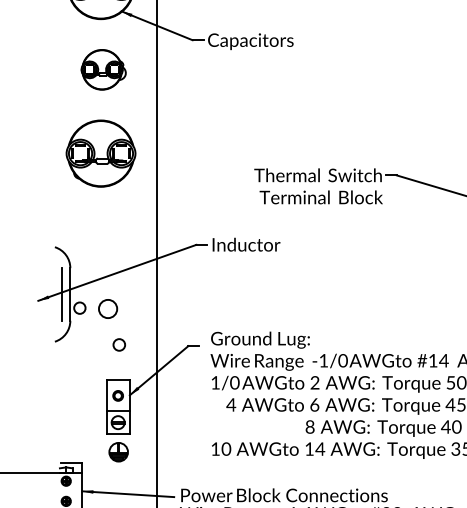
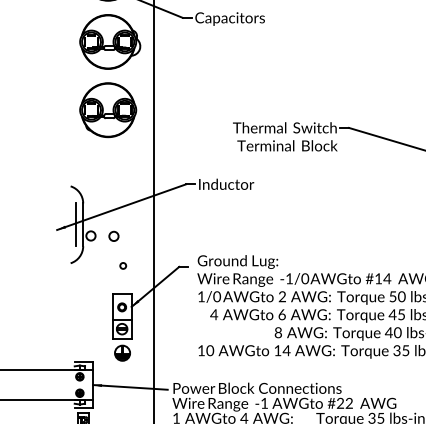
part: (103, 69) -> (110, 41), size x1.67
circle: (107, 307) -> (113, 235), size x0.62
circle: (119, 344) -> (123, 265), size x0.62

